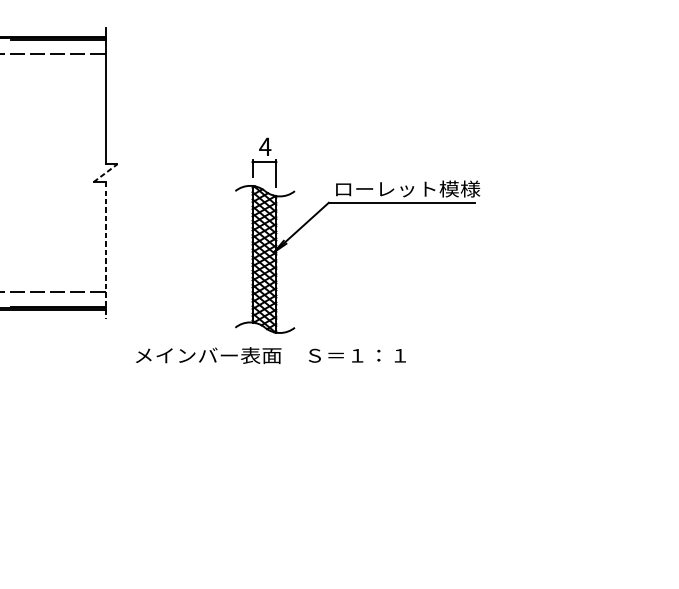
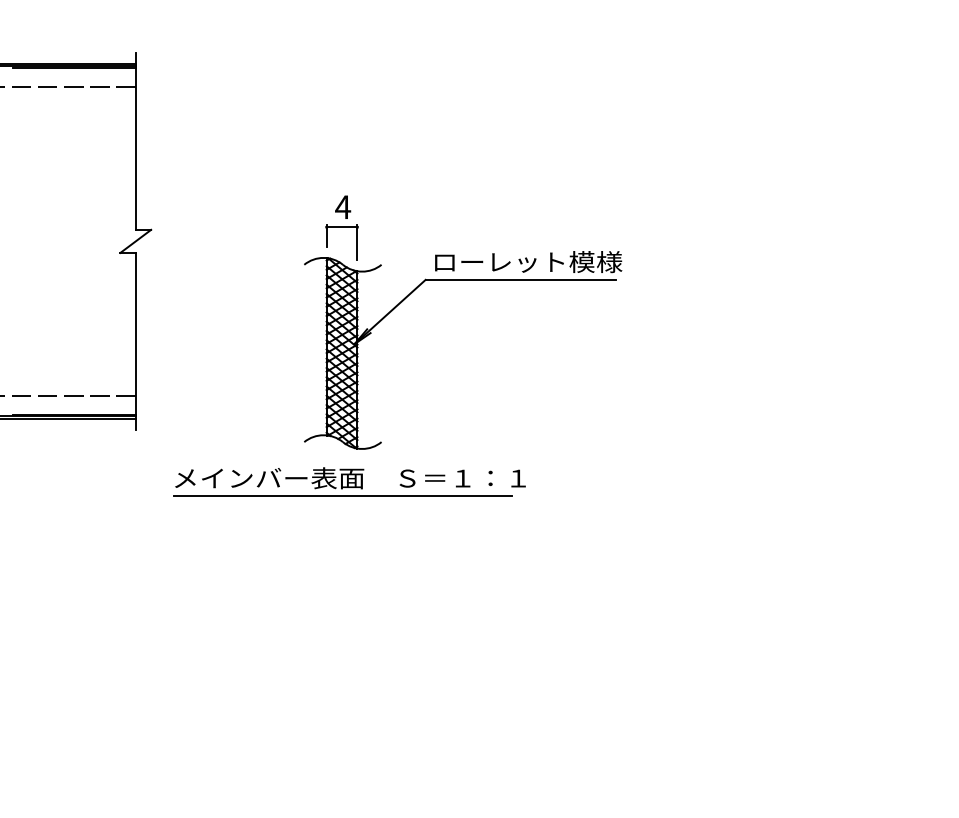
line: (106, 173) -> (136, 241), dashed -> solid
line: (105, 250) -> (135, 341), dashed -> solid
line: (264, 368) -> (342, 495), added

